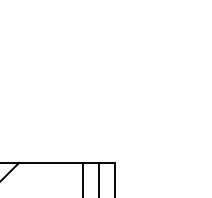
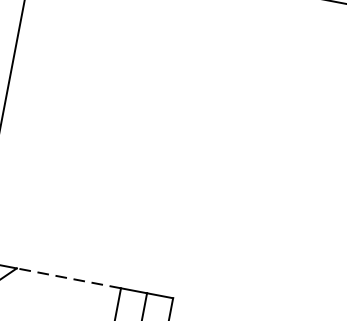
line: (50, 162) -> (68, 277), solid -> dashed

